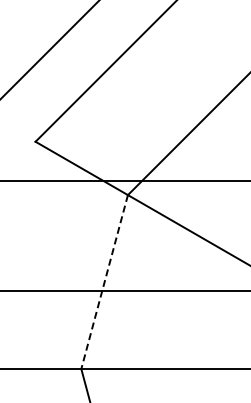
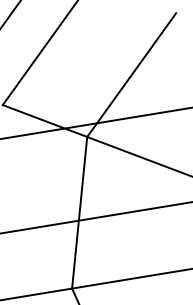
line: (104, 282) -> (79, 213), dashed -> solid

